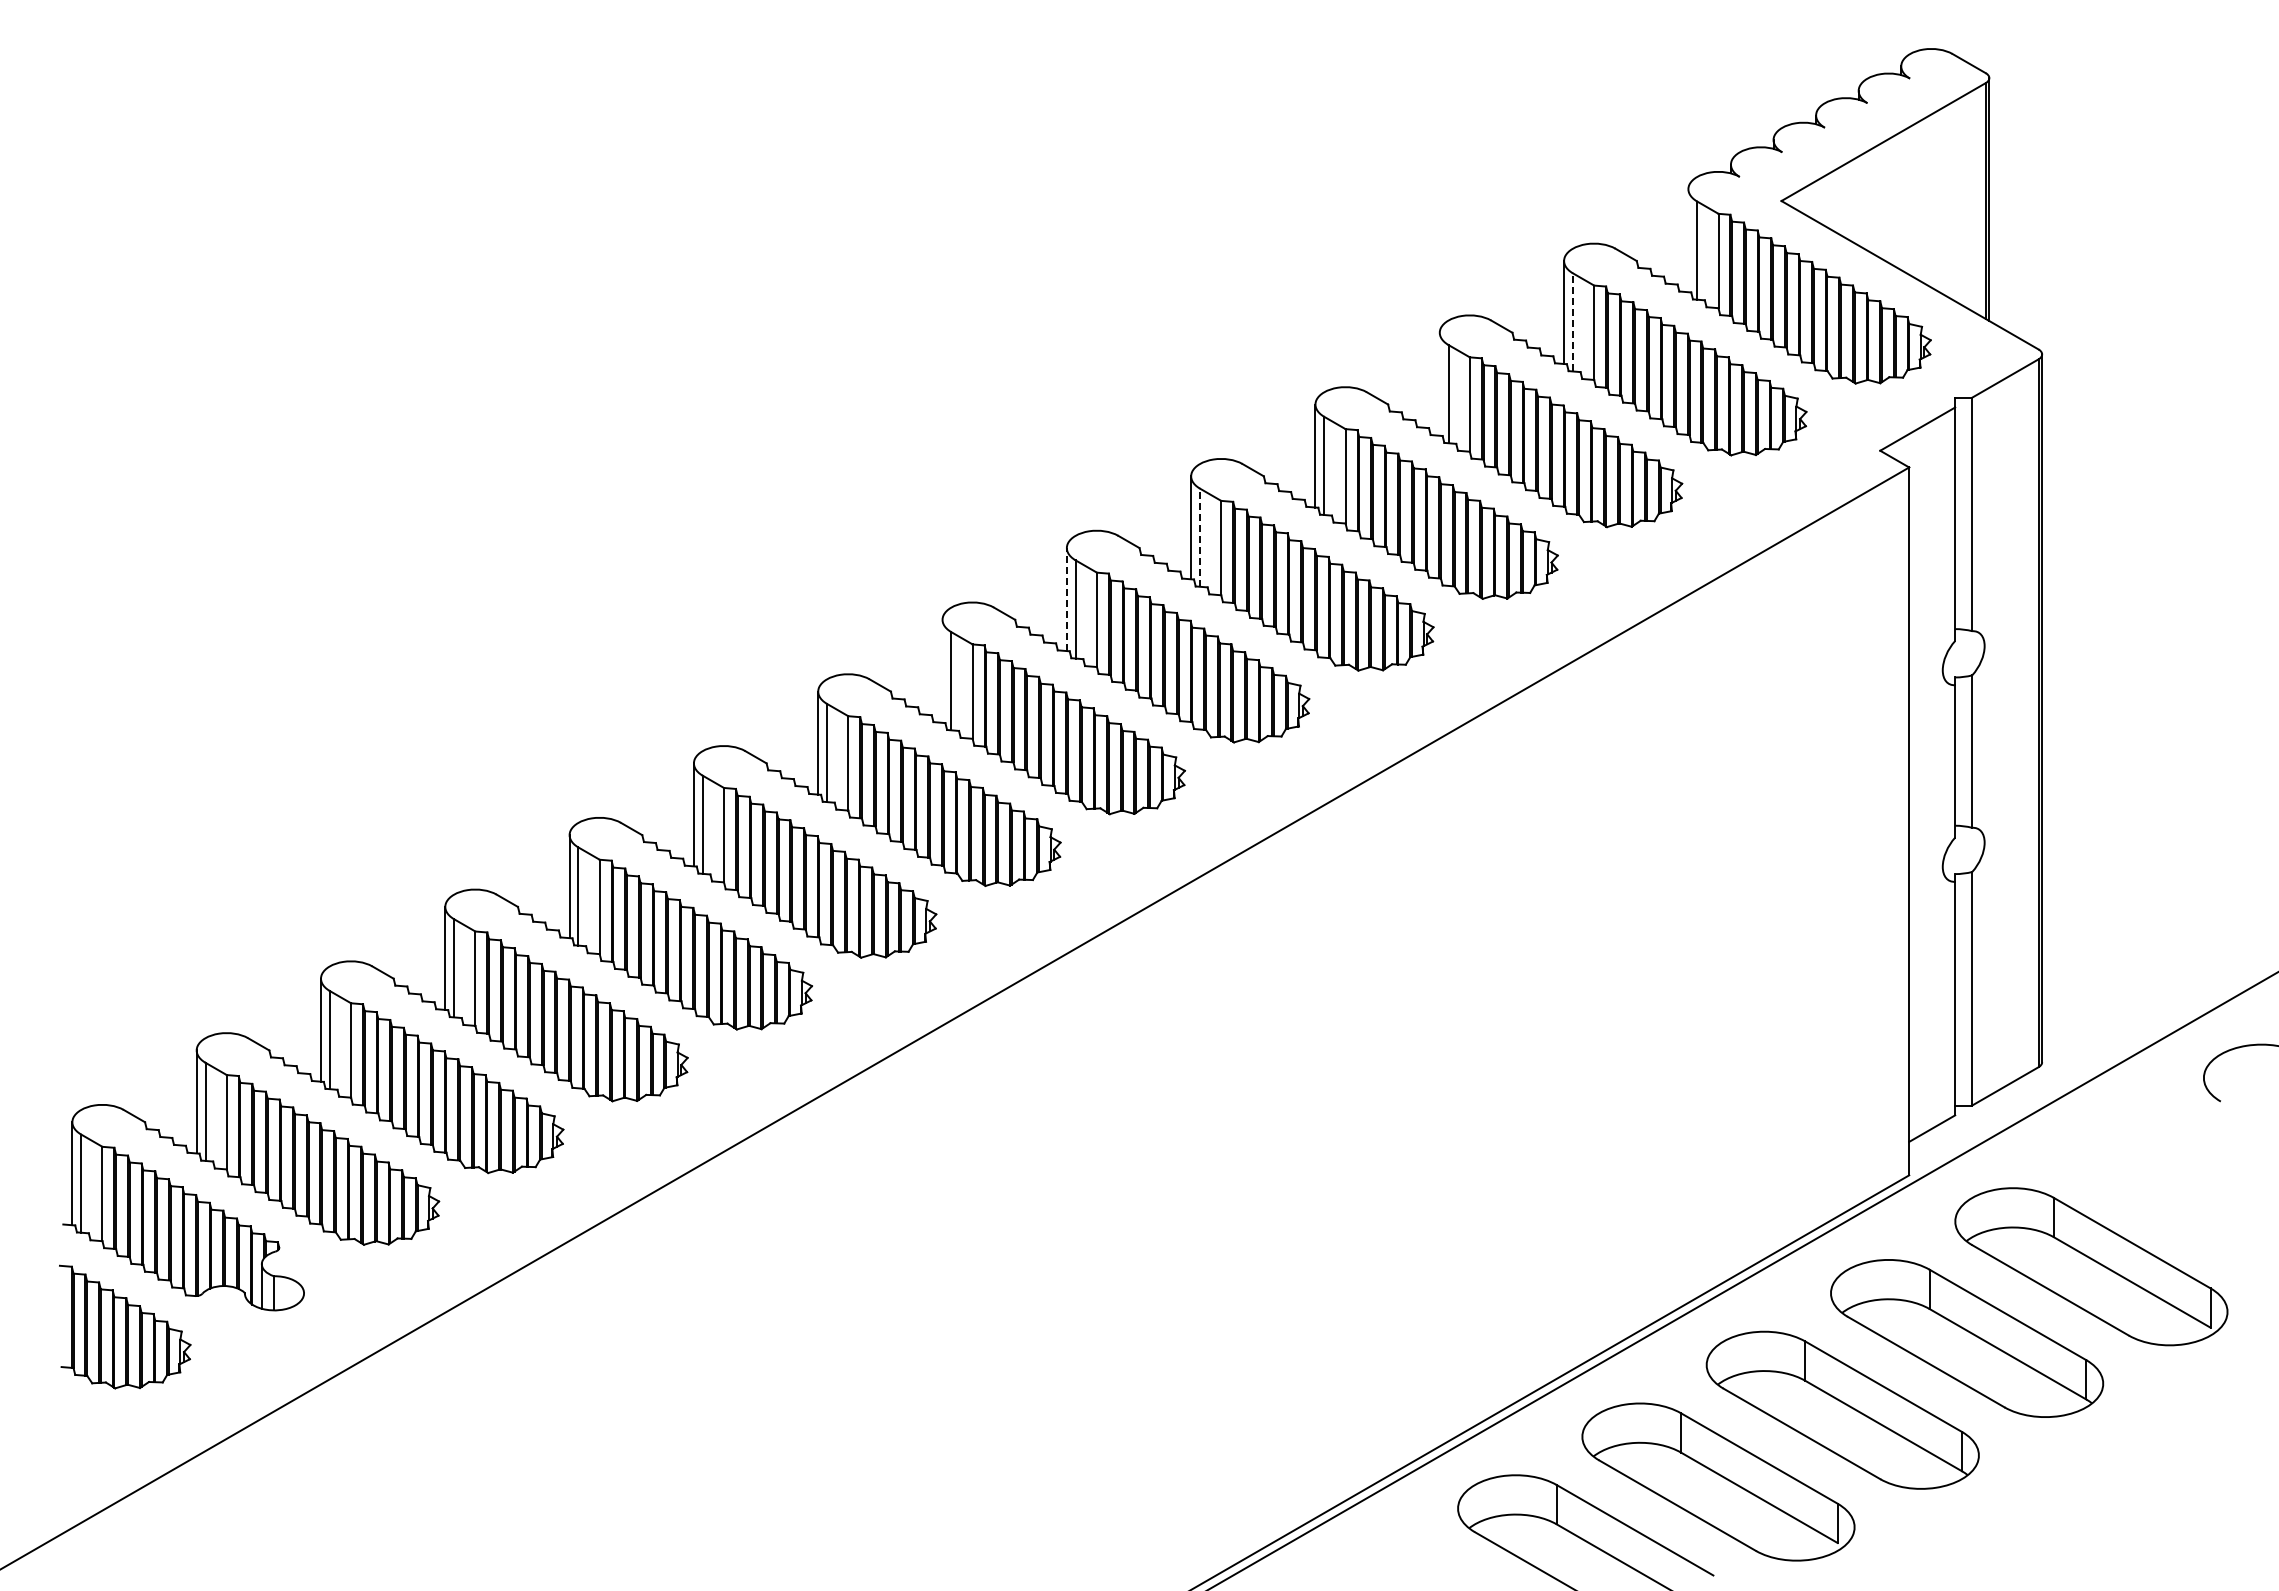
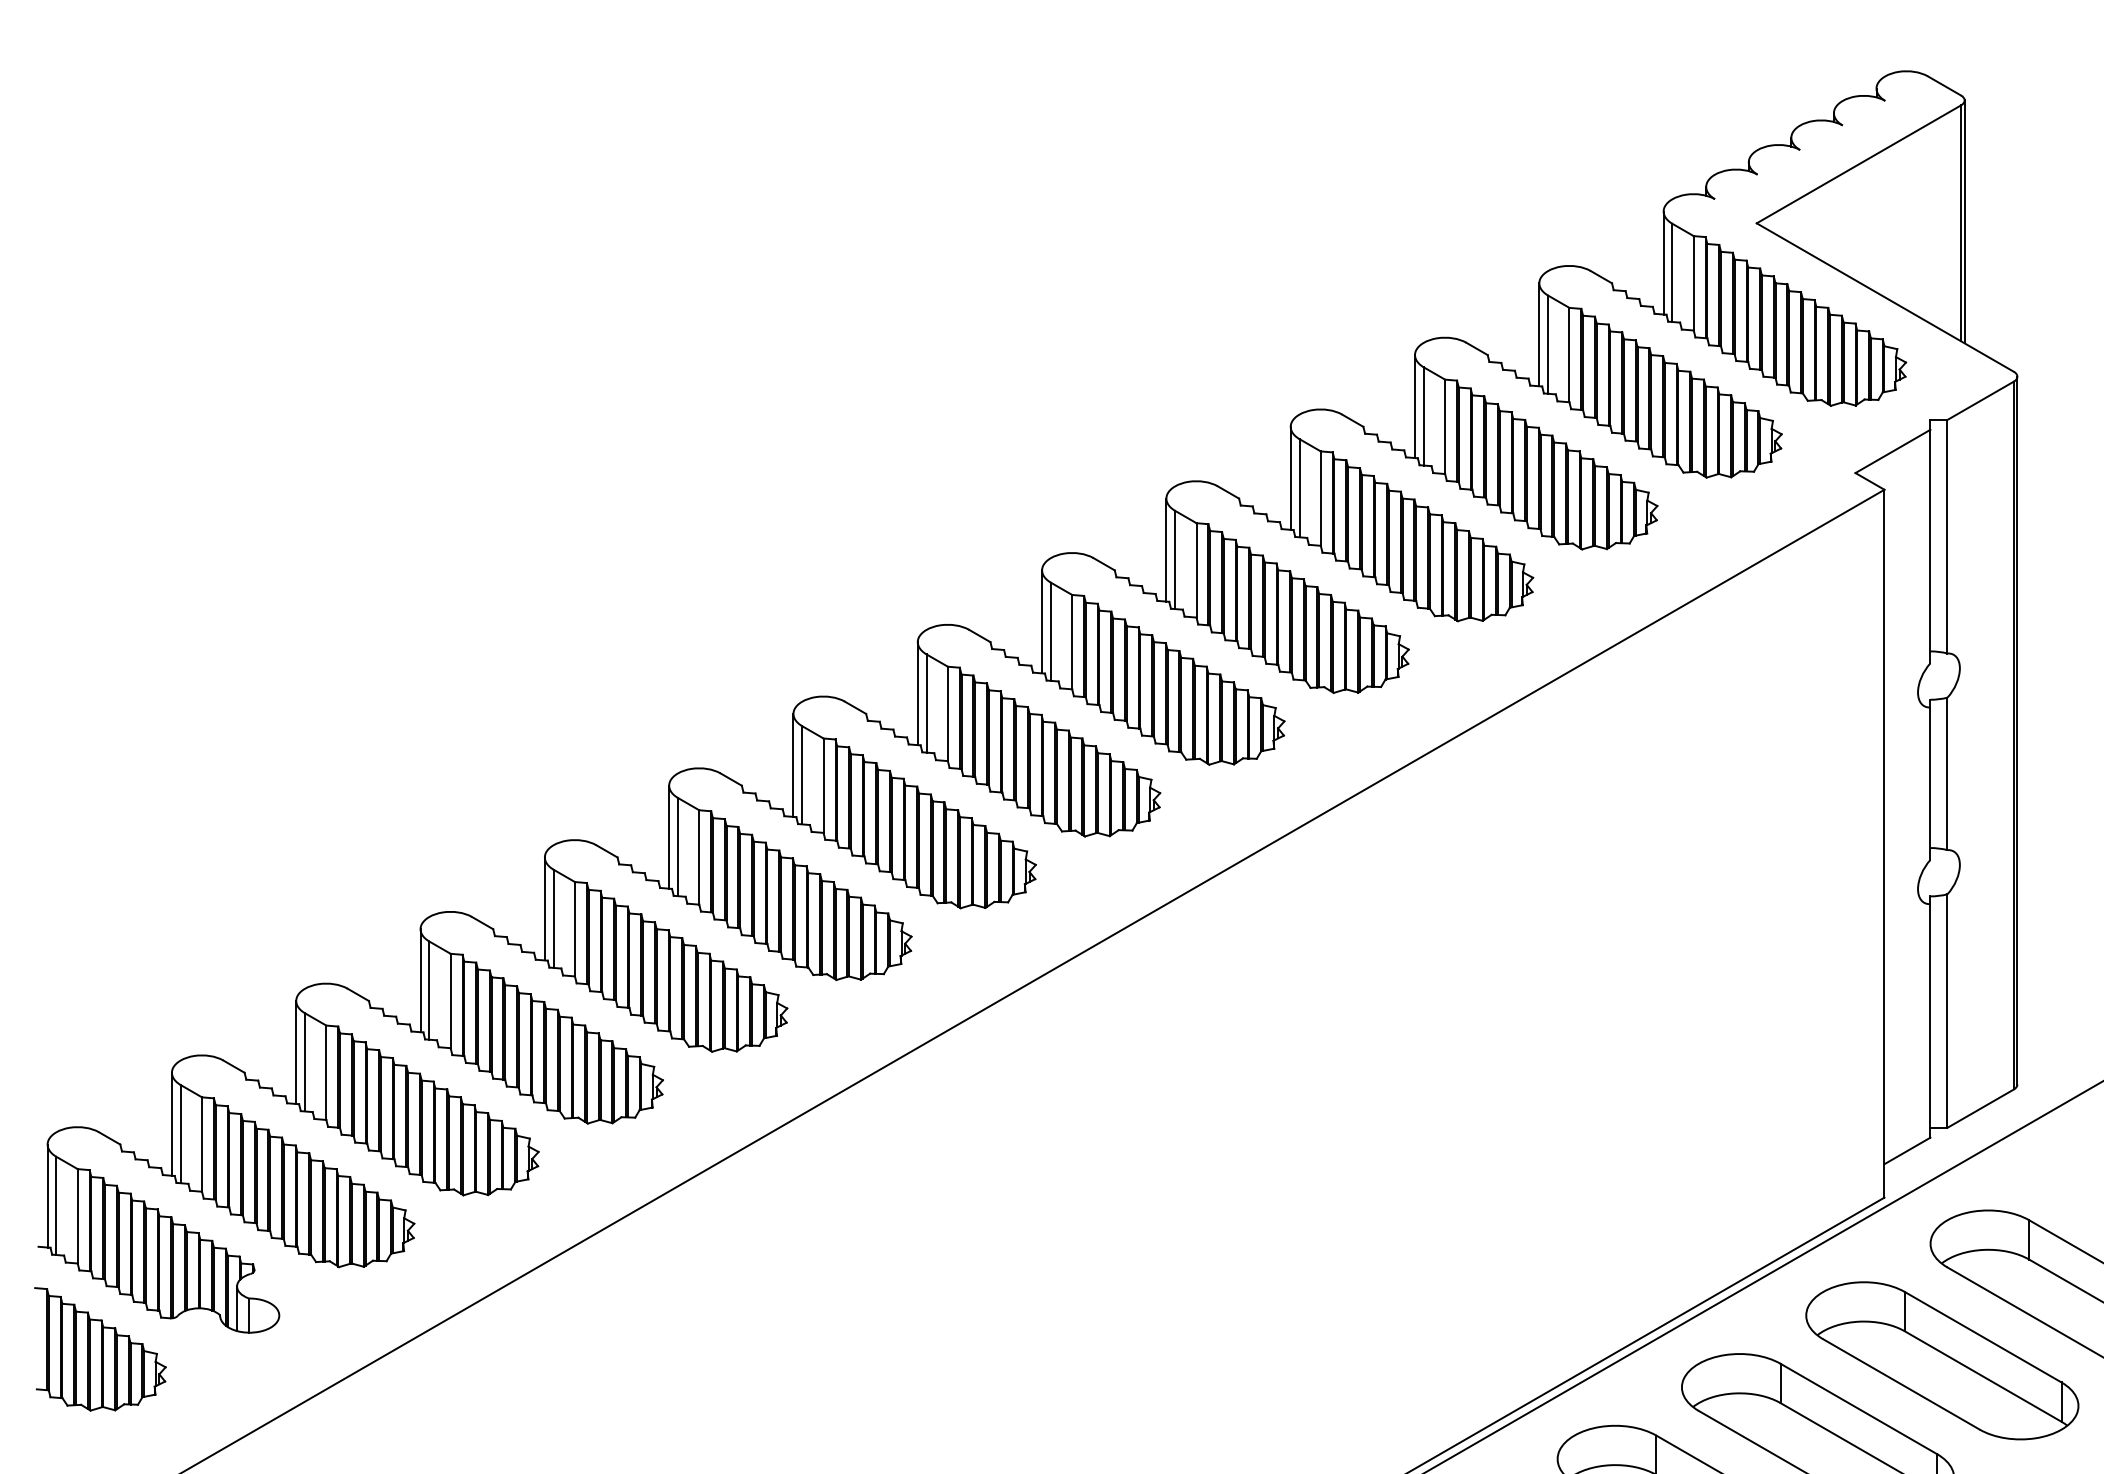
line: (1688, 240) -> (1663, 262), added
line: (1572, 321) -> (1547, 343), dashed -> solid
line: (1439, 383) -> (1414, 405), added
line: (1199, 537) -> (1174, 559), dashed -> solid
line: (1066, 599) -> (1041, 621), dashed -> solid
line: (942, 670) -> (917, 692), added

